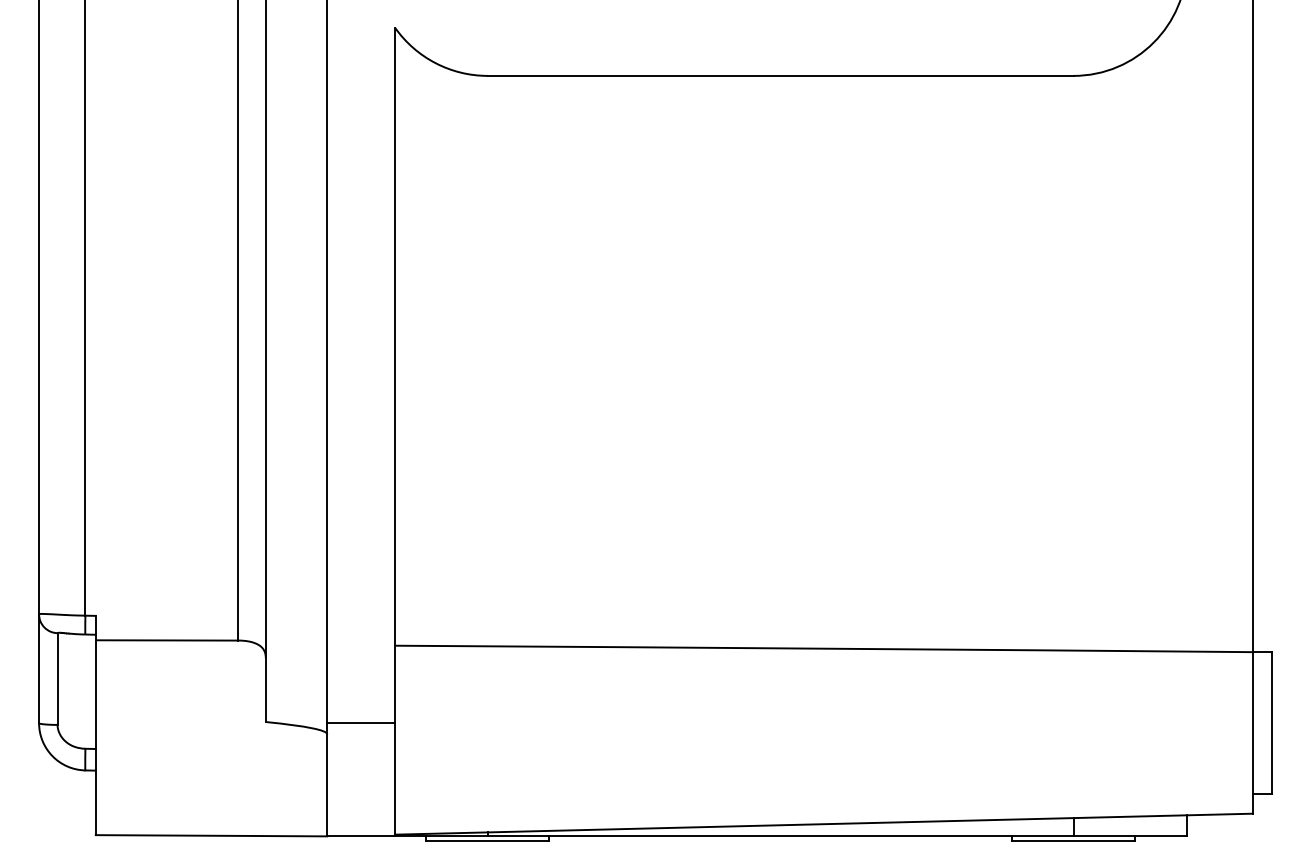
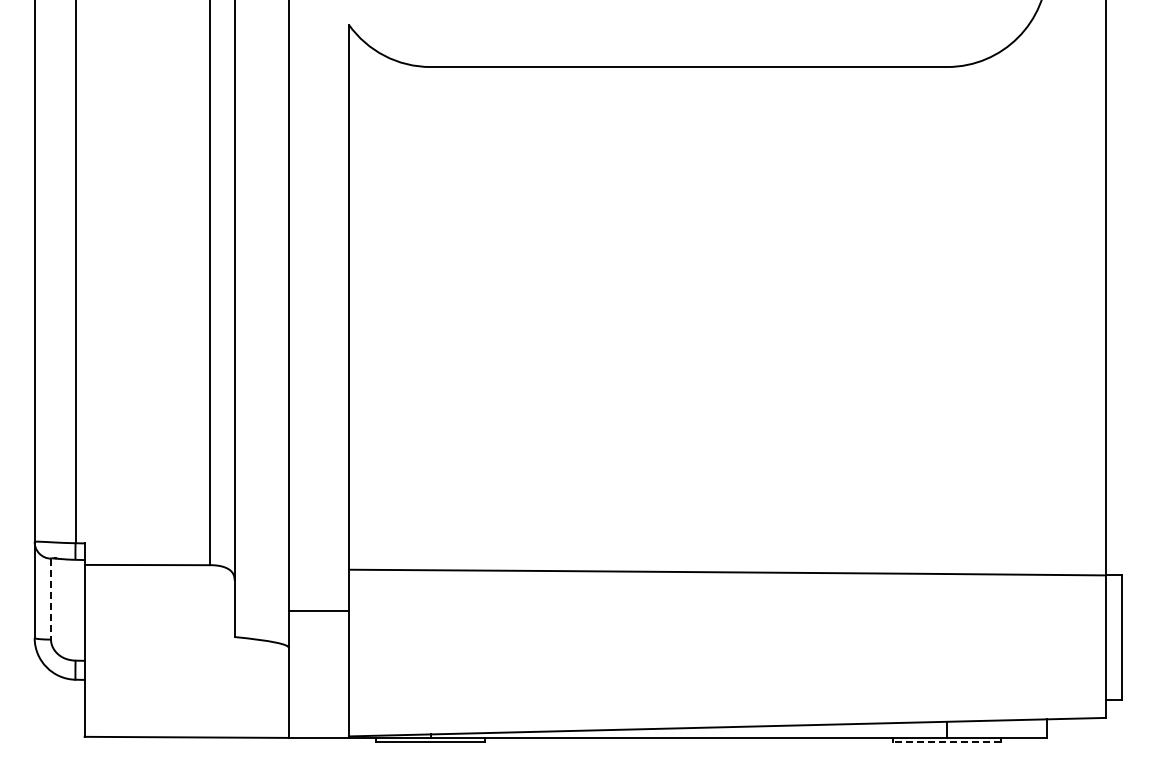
line: (58, 679) -> (51, 599), solid -> dashed
line: (360, 722) -> (318, 610), moved
line: (1072, 841) -> (946, 742), solid -> dashed

